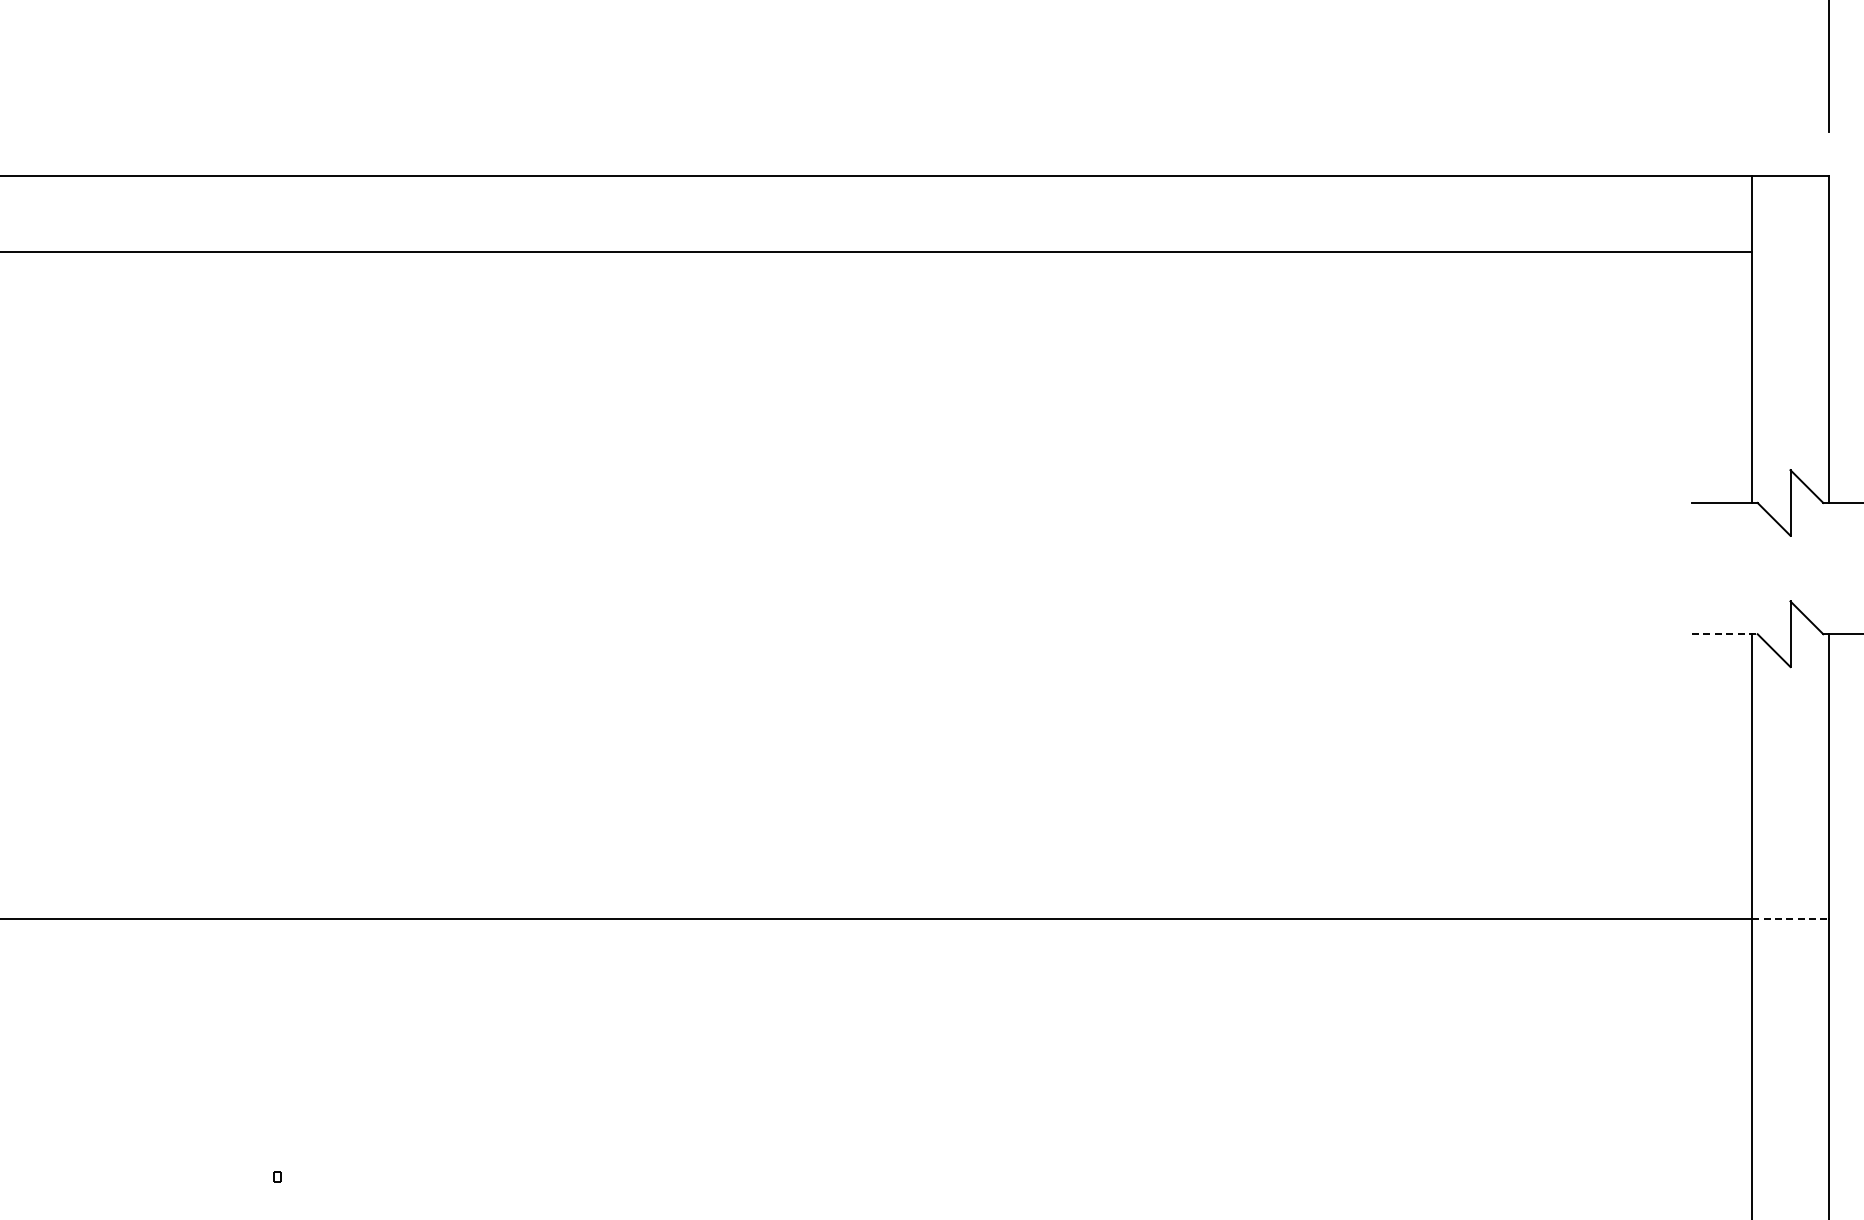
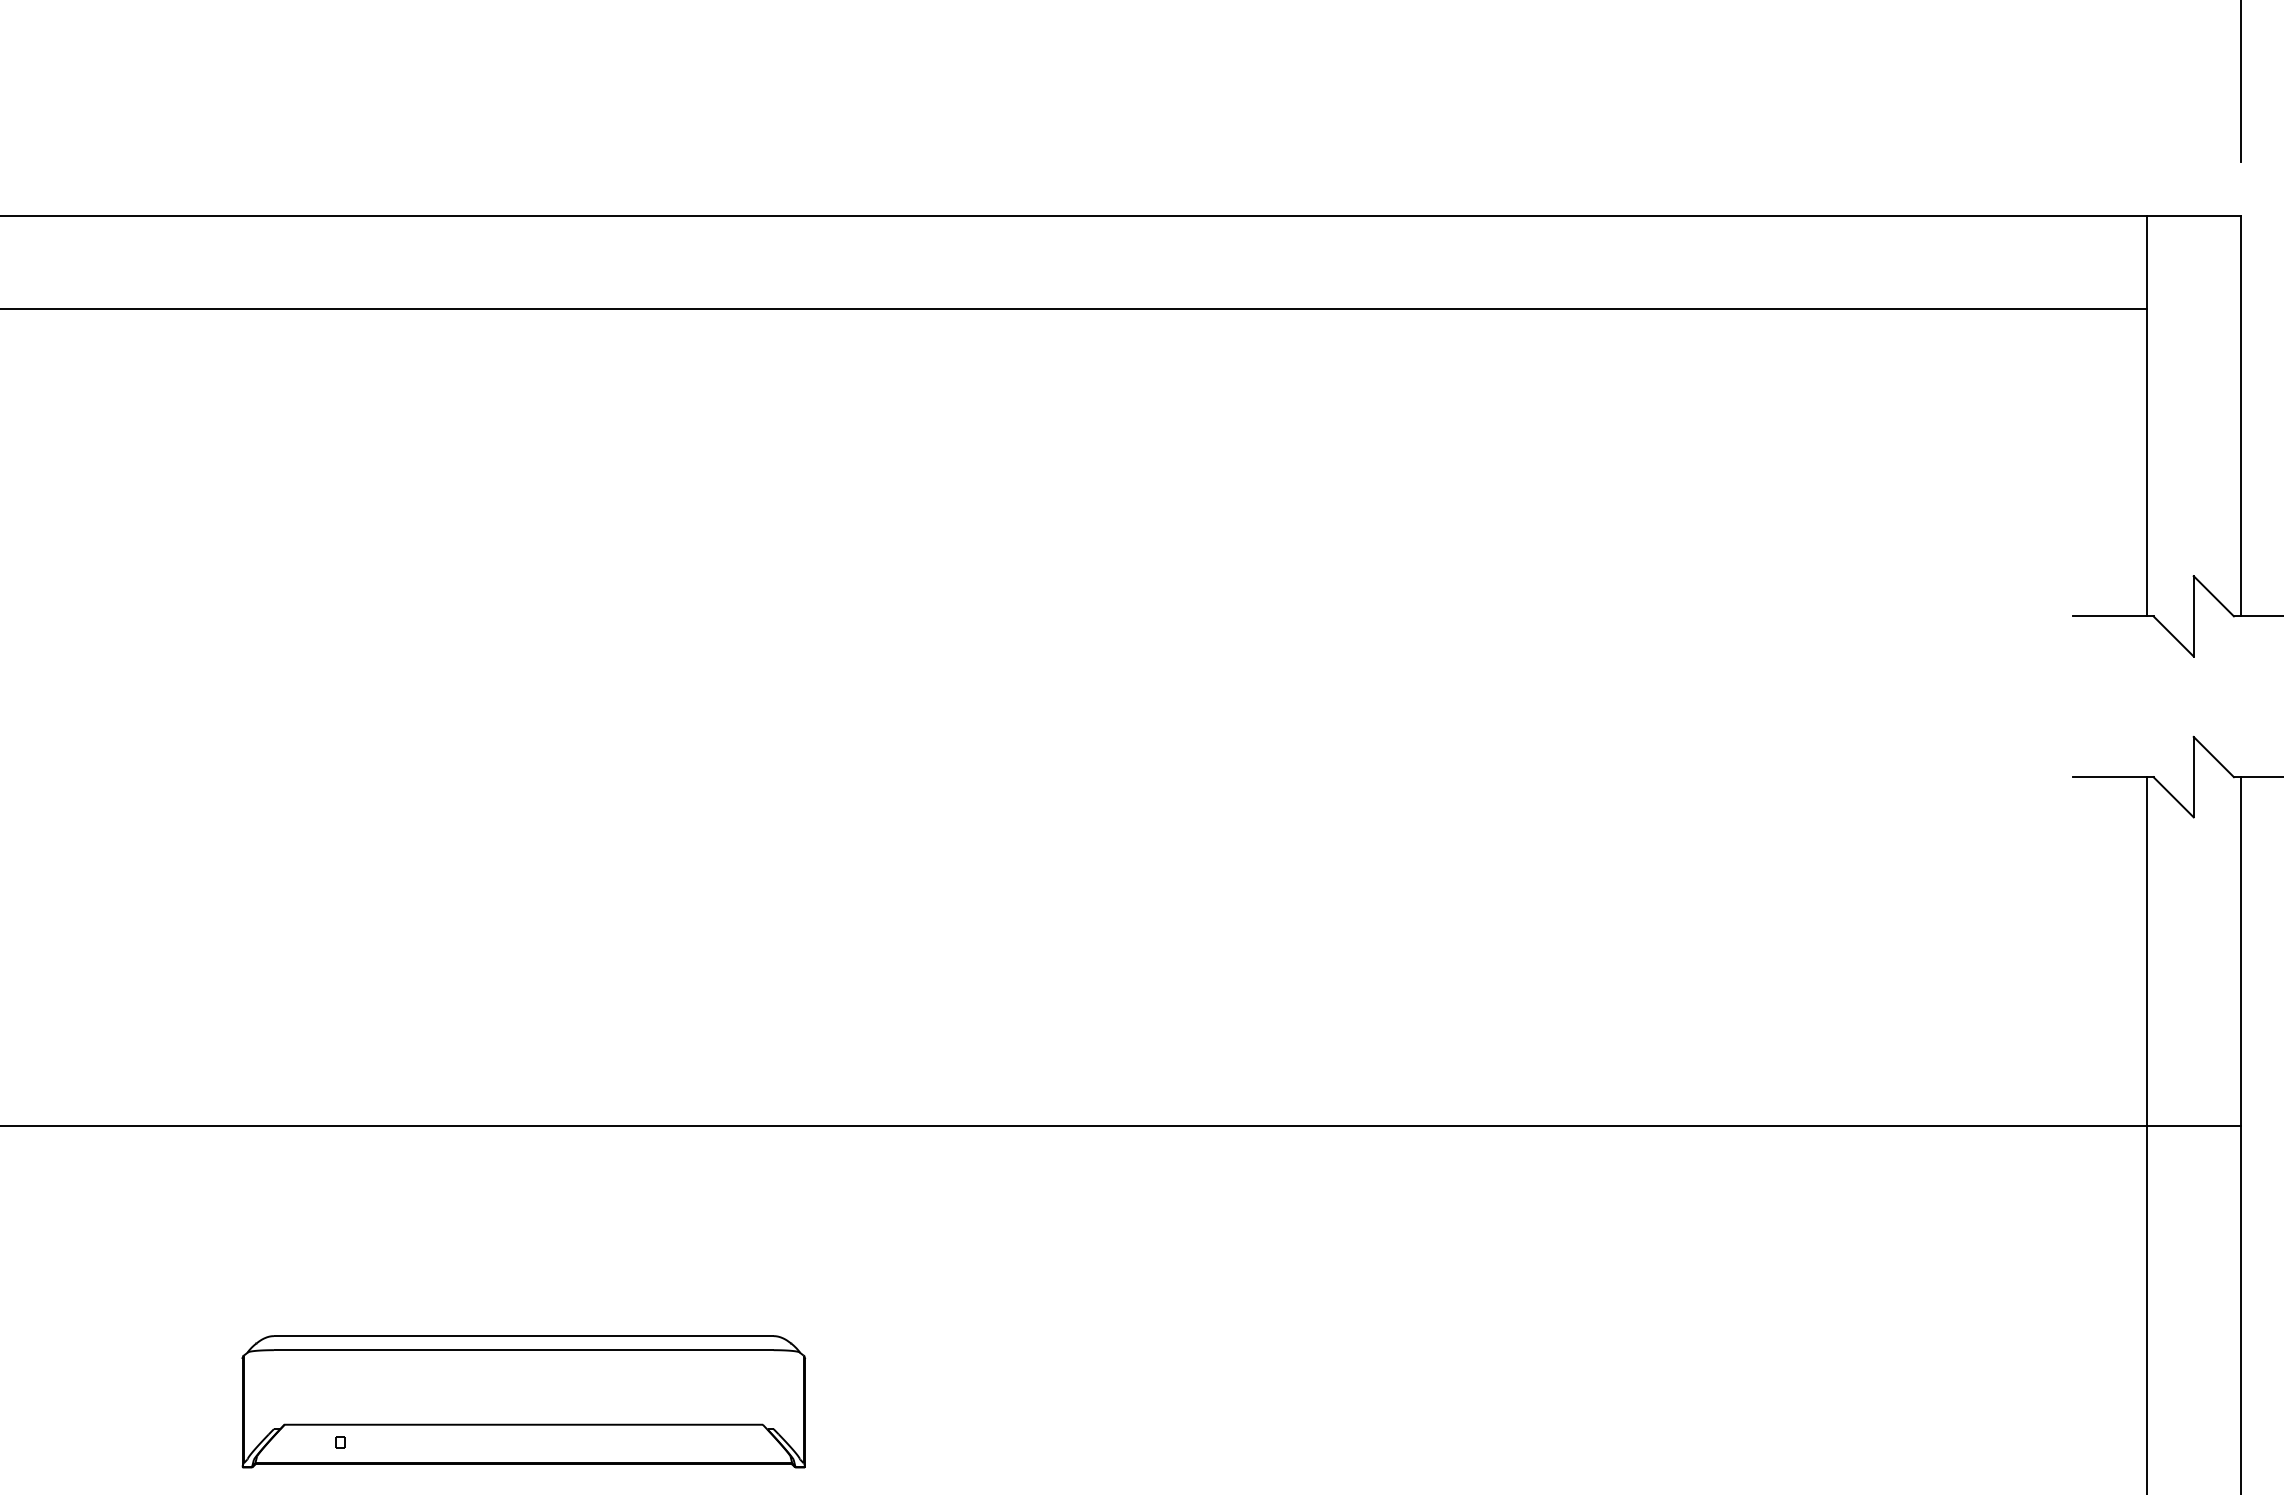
line: (1724, 634) -> (2112, 777), dashed -> solid
line: (1790, 918) -> (2193, 1125), dashed -> solid
part: (426, 1143) -> (522, 1401), added

